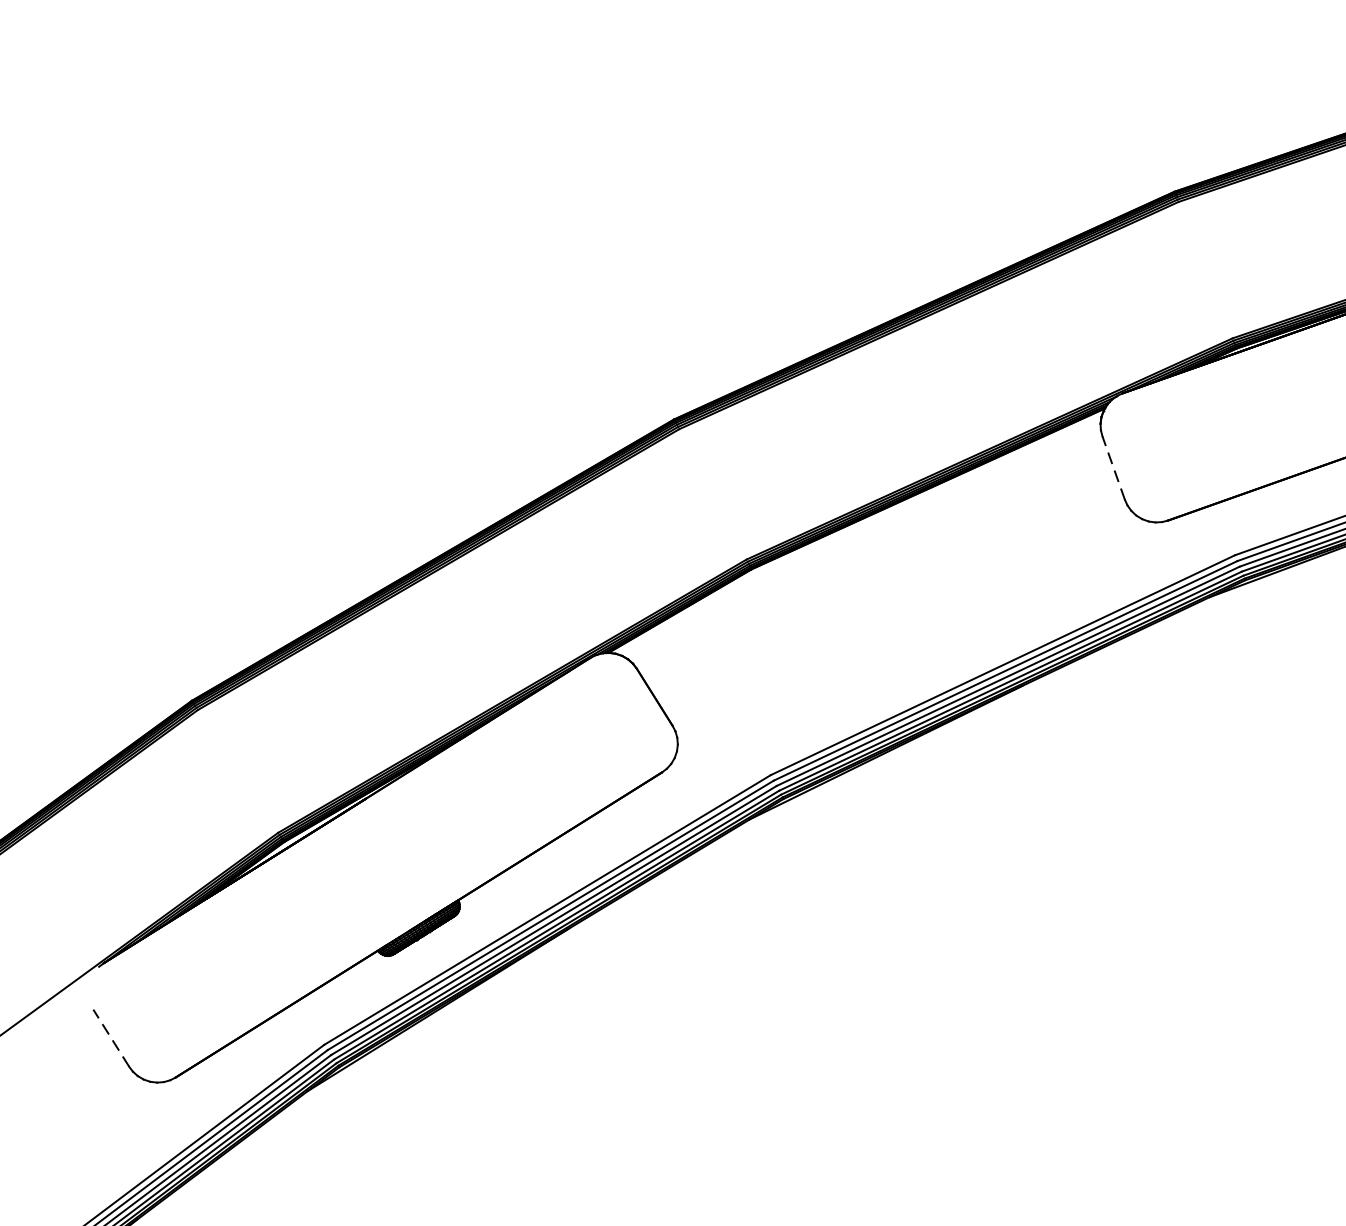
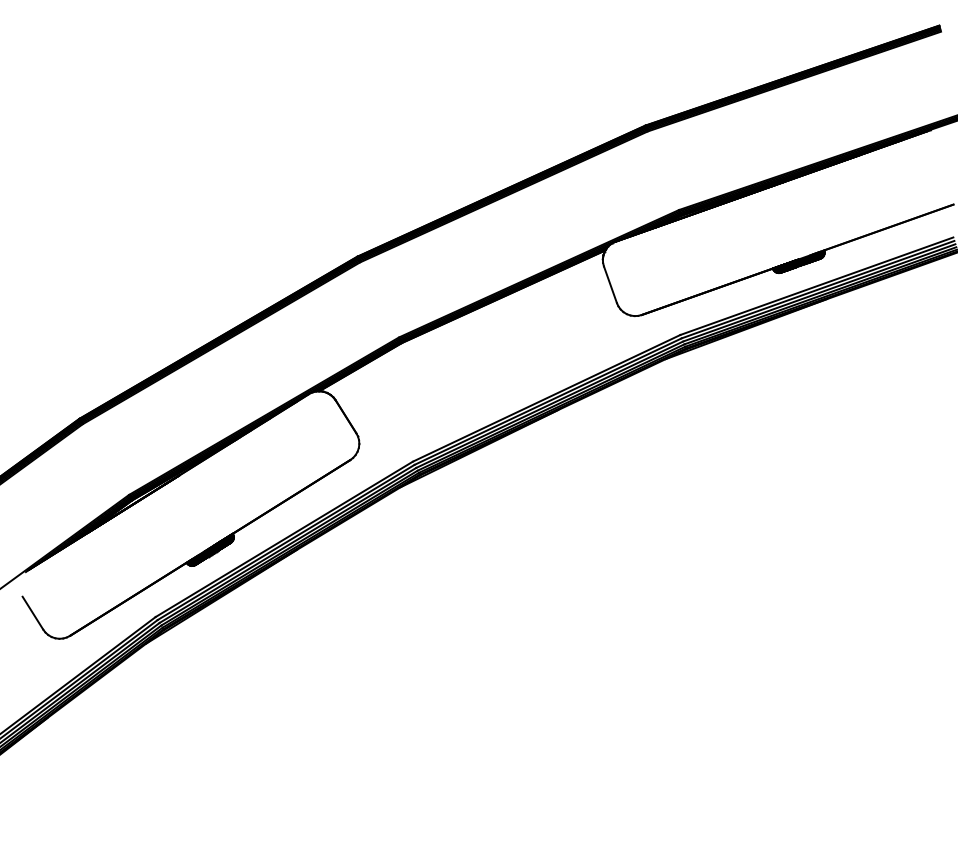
line: (1113, 467) -> (610, 284), dashed -> solid
line: (110, 1036) -> (32, 612), dashed -> solid

